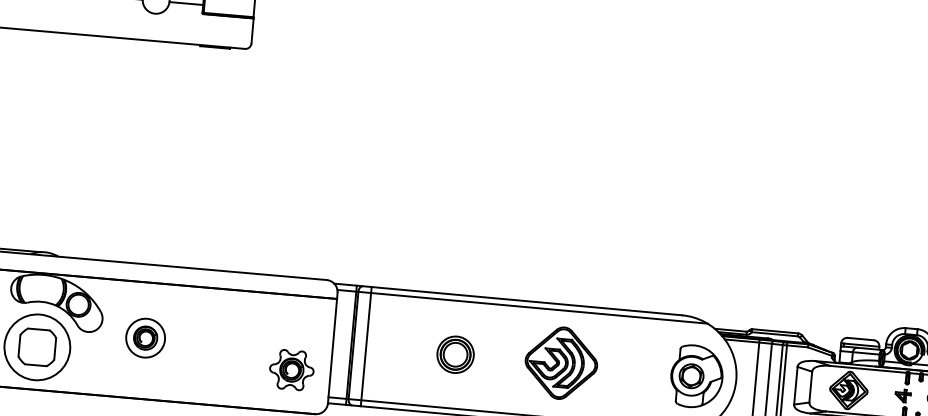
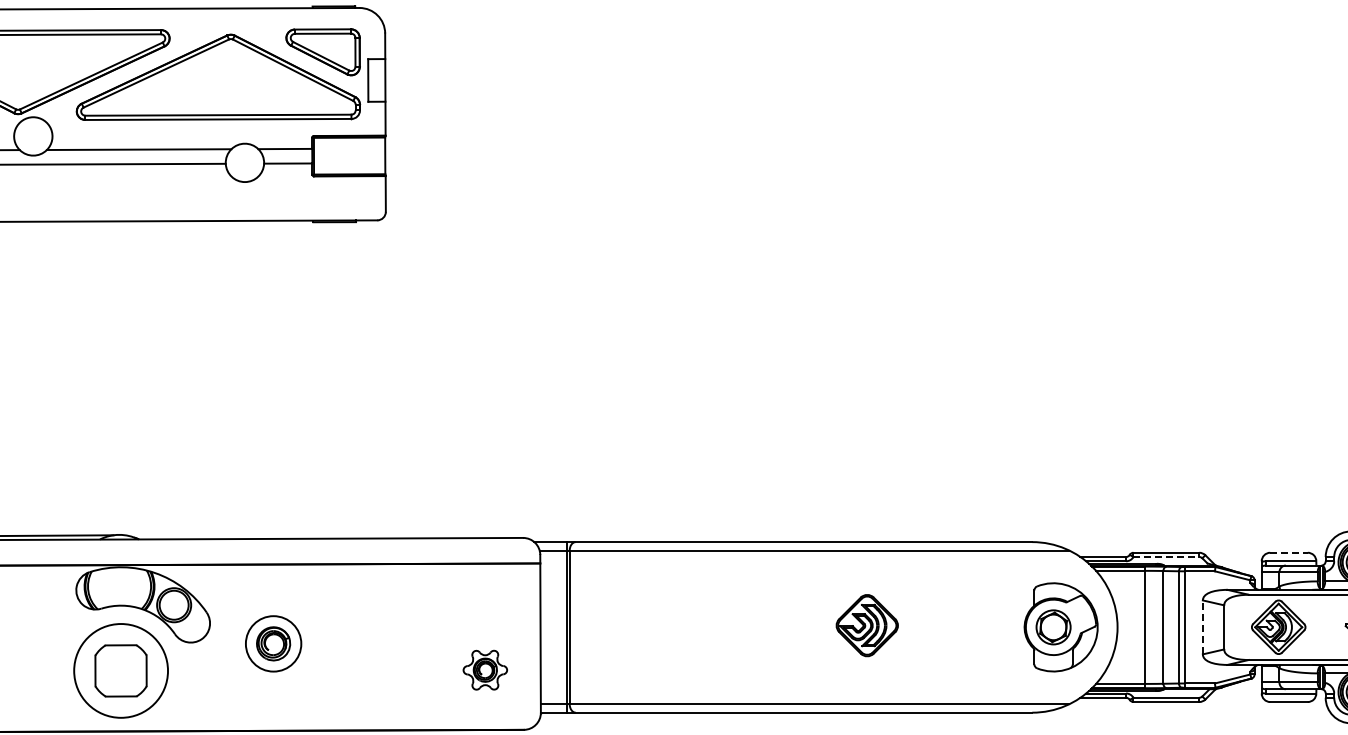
line: (774, 334) -> (1166, 557), solid -> dashed
line: (861, 338) -> (1289, 552), solid -> dashed
line: (365, 346) -> (587, 627), removed
part: (455, 354) -> (715, 627), removed
part: (561, 363) -> (867, 625), size x0.6
part: (292, 369) -> (485, 669), size x0.7
line: (795, 385) -> (1202, 627), solid -> dashed

